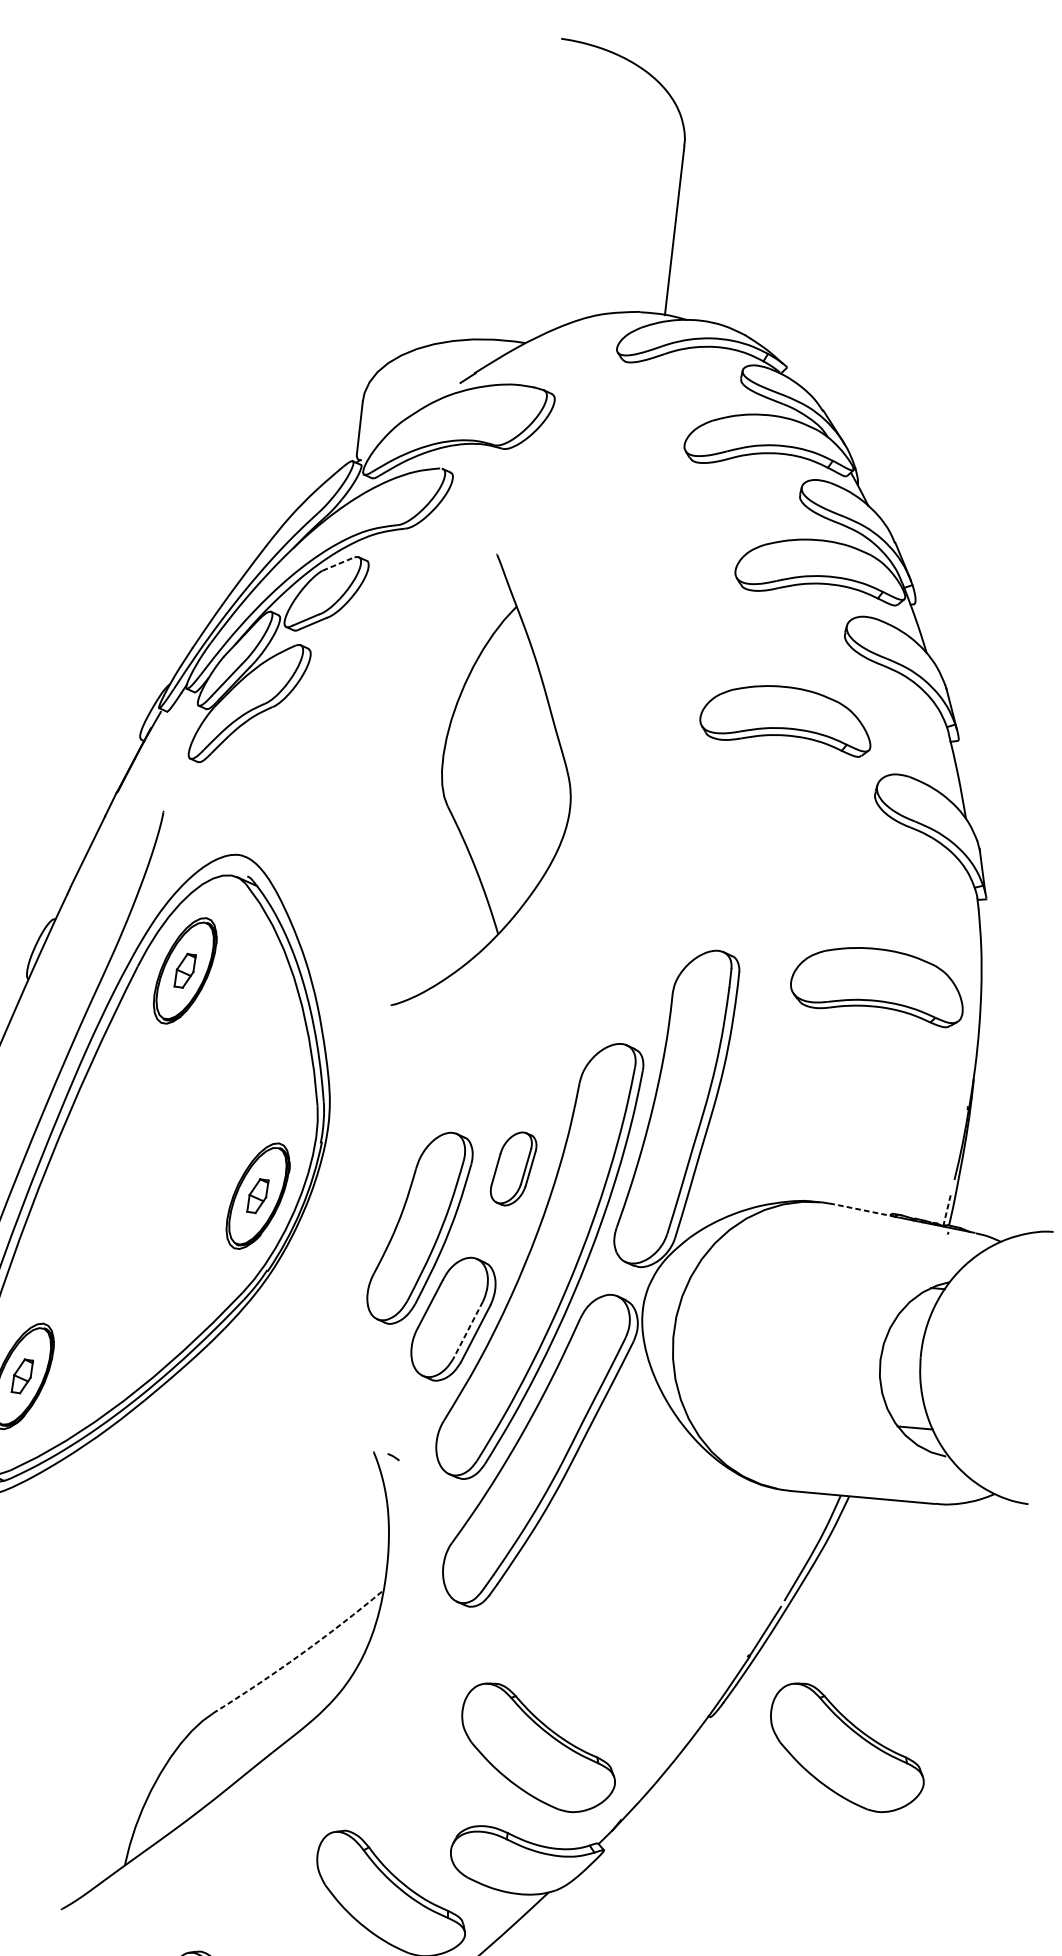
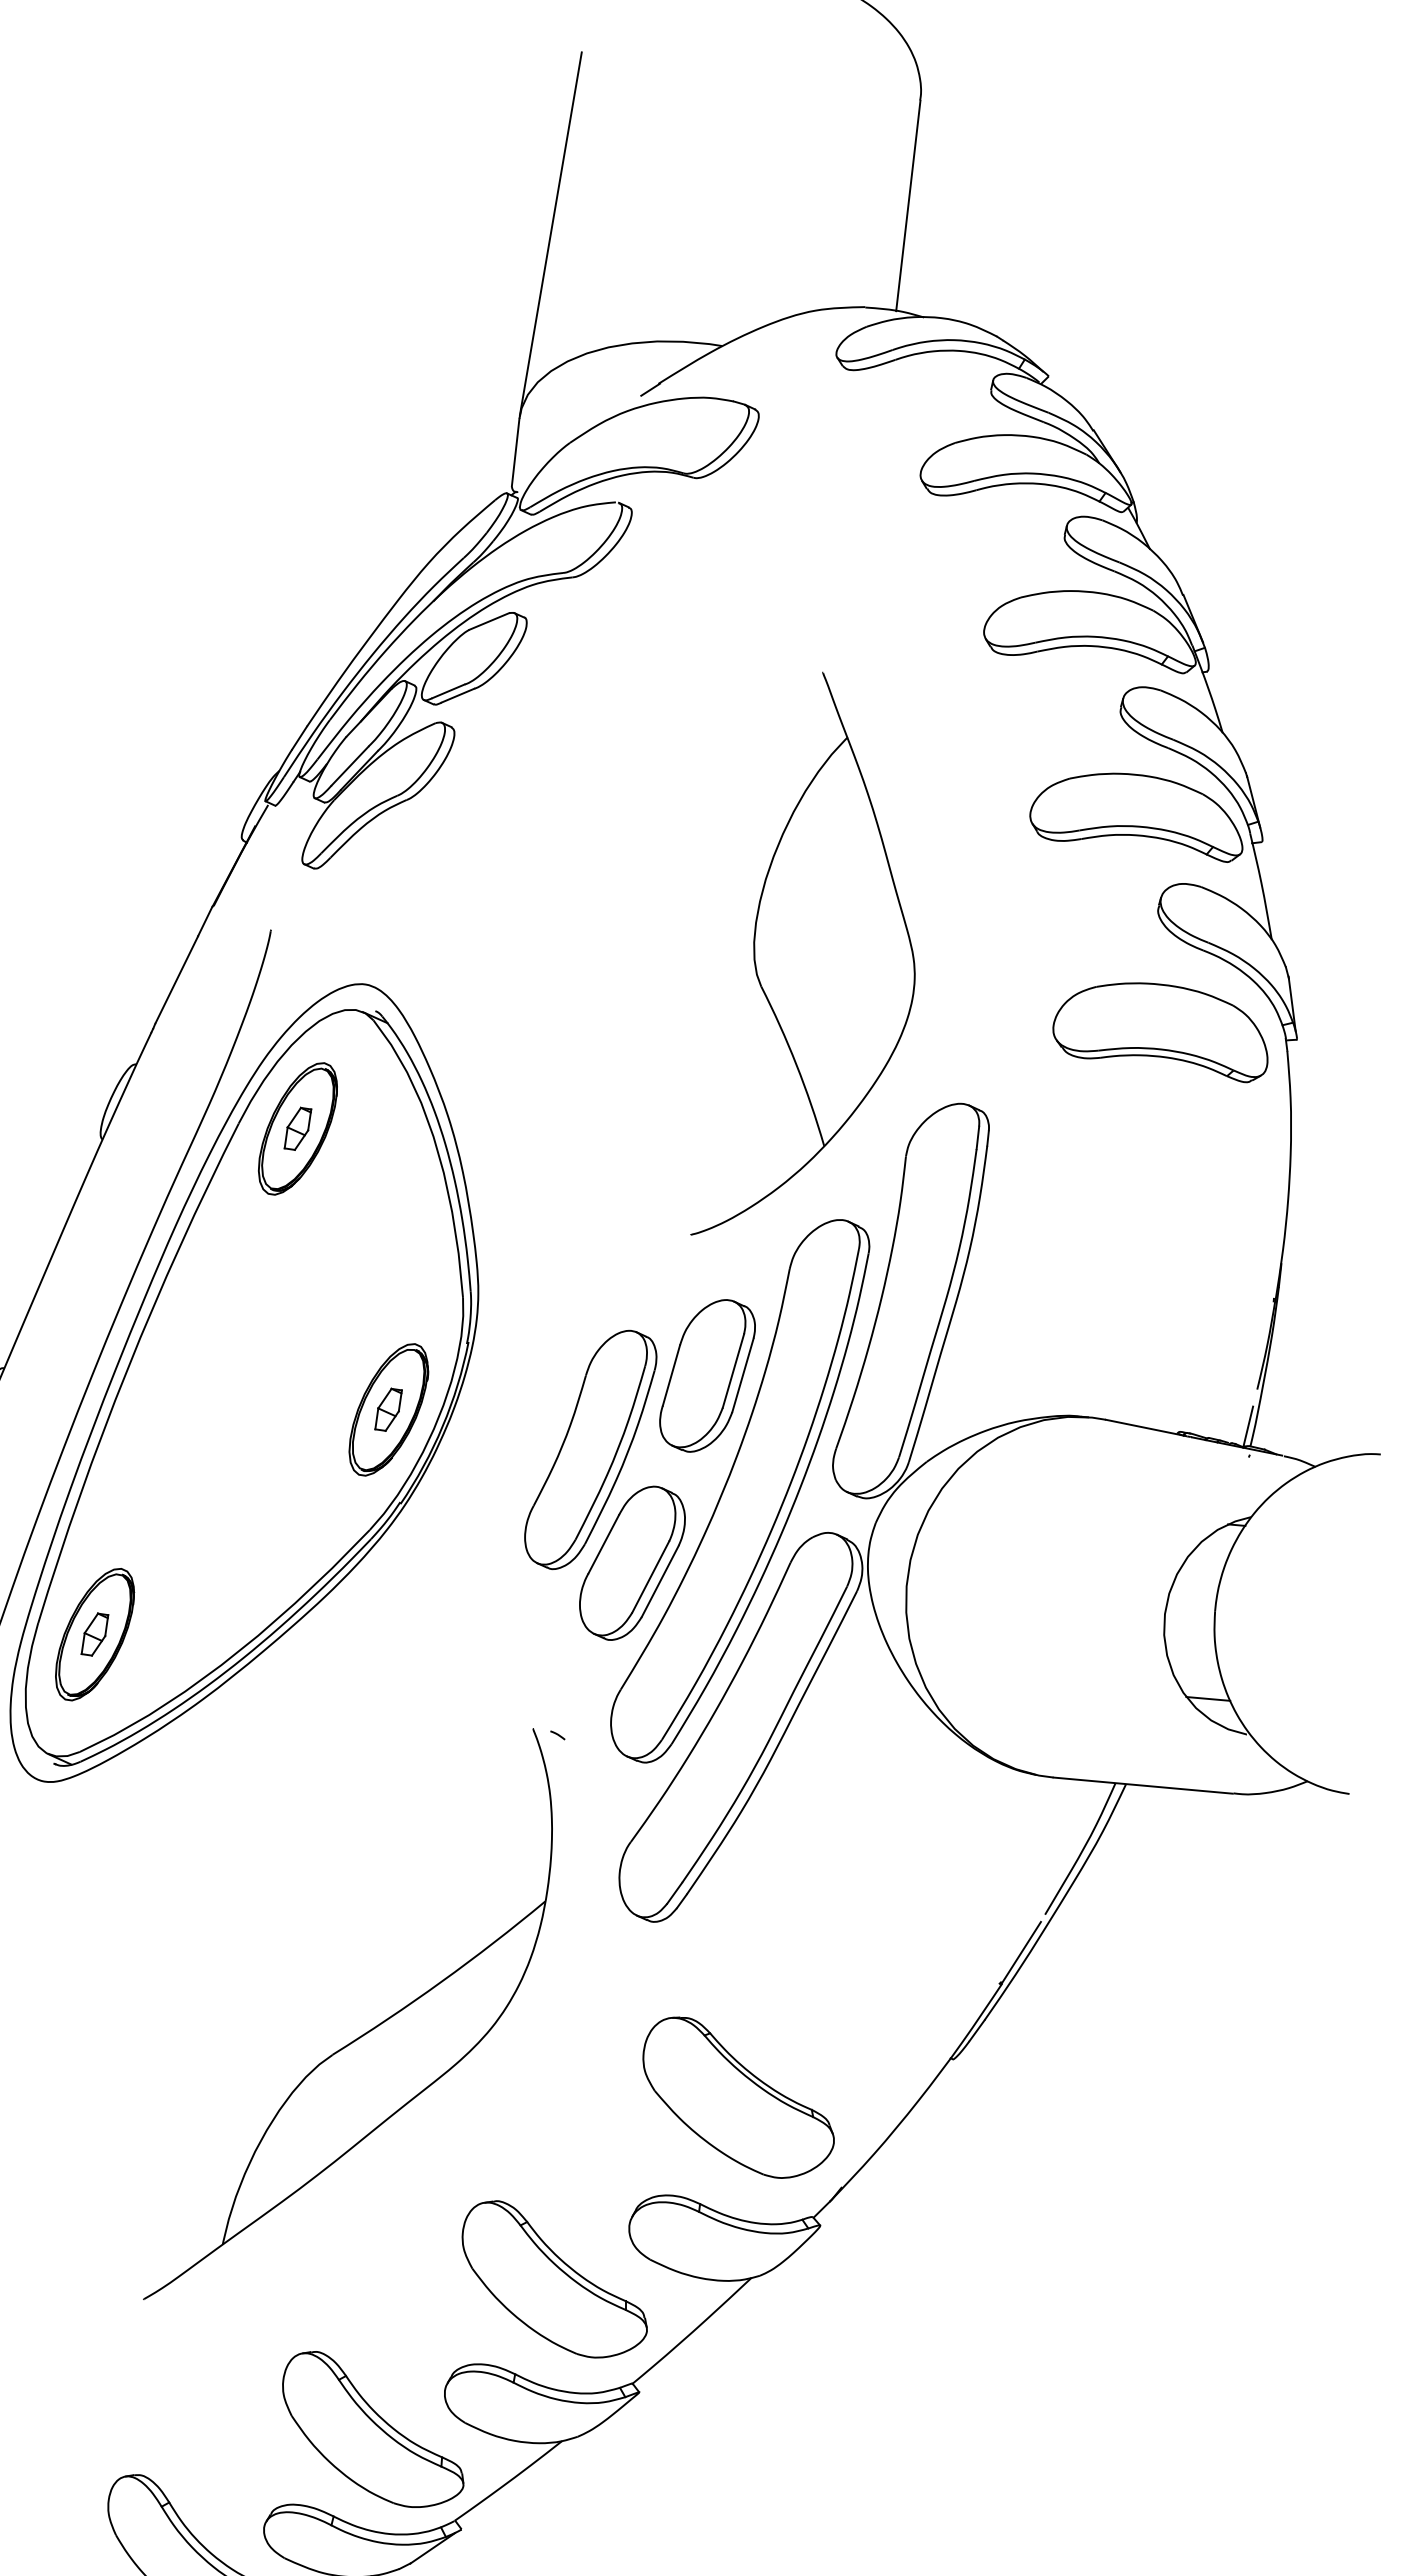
line: (387, 252) -> (550, 233), added
line: (338, 563) -> (489, 621), dashed -> solid
part: (785, 721) -> (1136, 817), moved
part: (480, 779) -> (802, 953), moved
part: (876, 987) -> (1160, 1032), moved
part: (513, 1168) -> (707, 1375), size x1.67
line: (947, 1209) -> (1248, 1426), dashed -> solid
line: (864, 1210) -> (1144, 1427), dashed -> solid
line: (467, 1330) -> (650, 1577), dashed -> solid
arc: (300, 1654) -> (441, 1981), dashed -> solid
part: (847, 1747) -> (1123, 2097), removed

